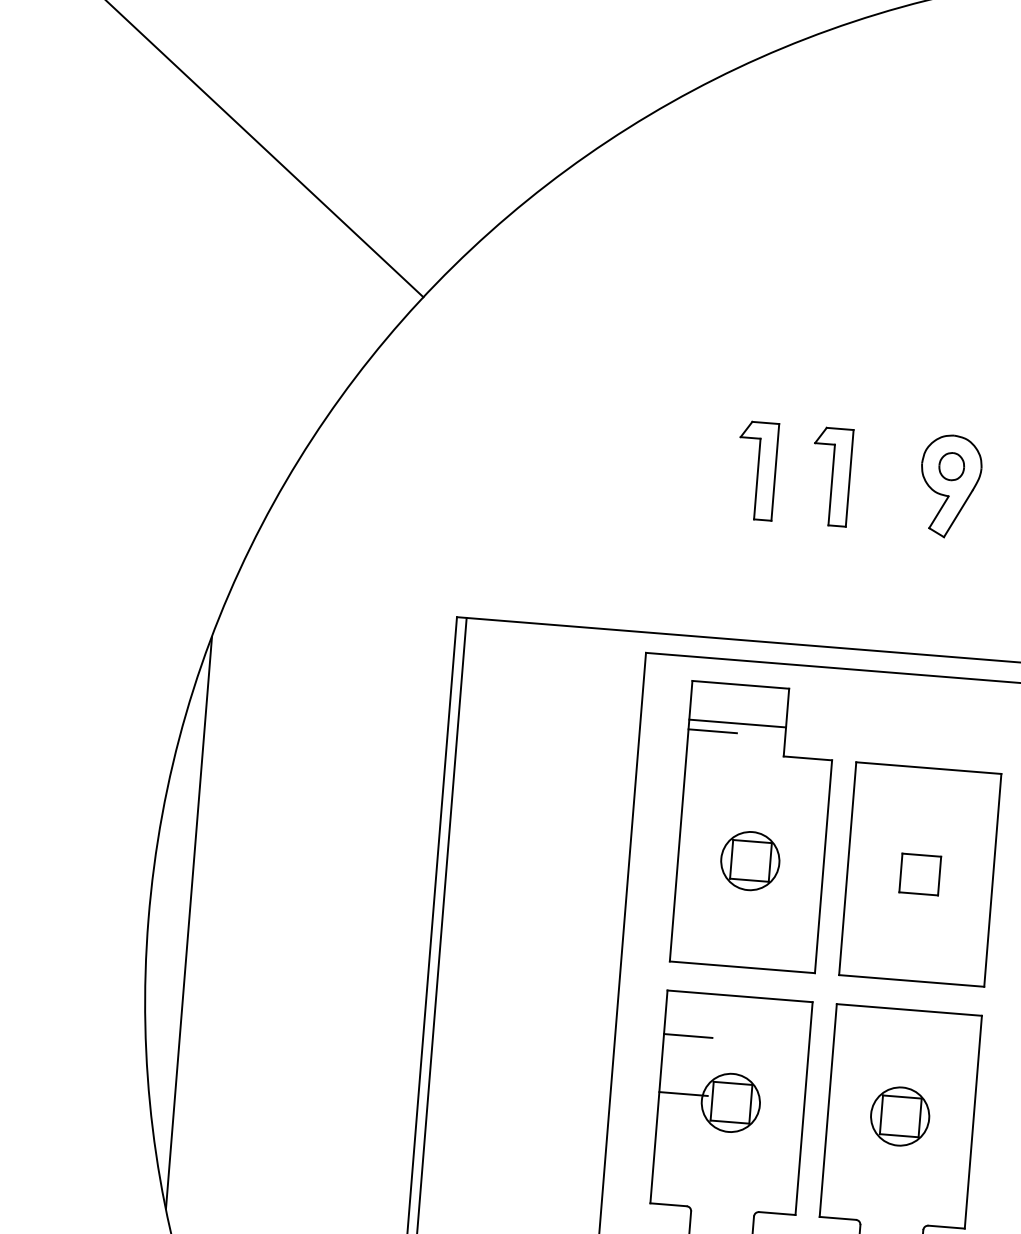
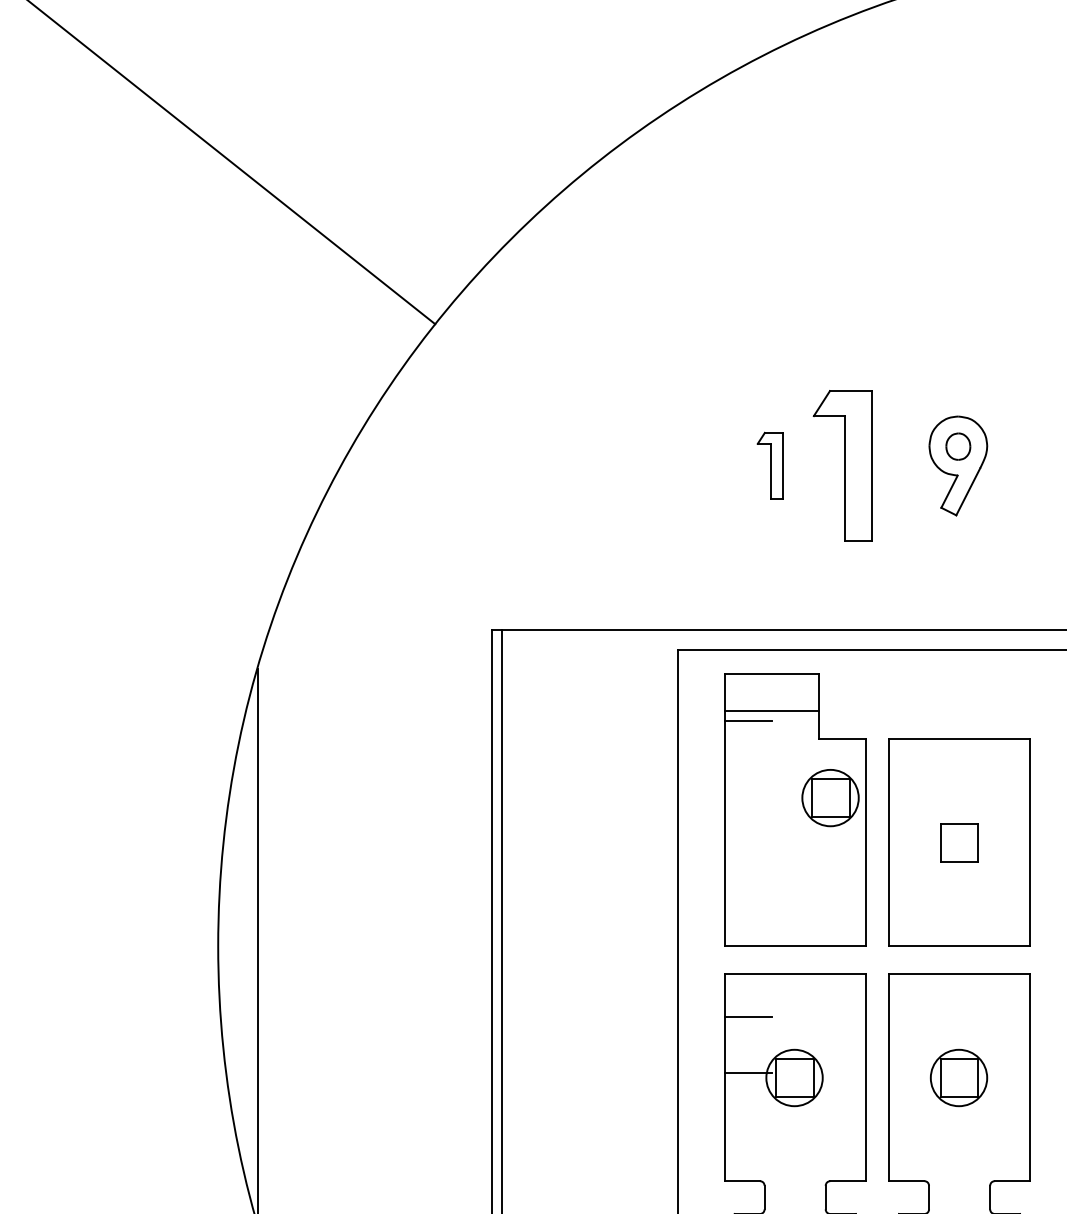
part: (756, 470) -> (770, 465), size x0.7
part: (830, 476) -> (842, 465), size x1.6
part: (750, 861) -> (830, 798), moved

